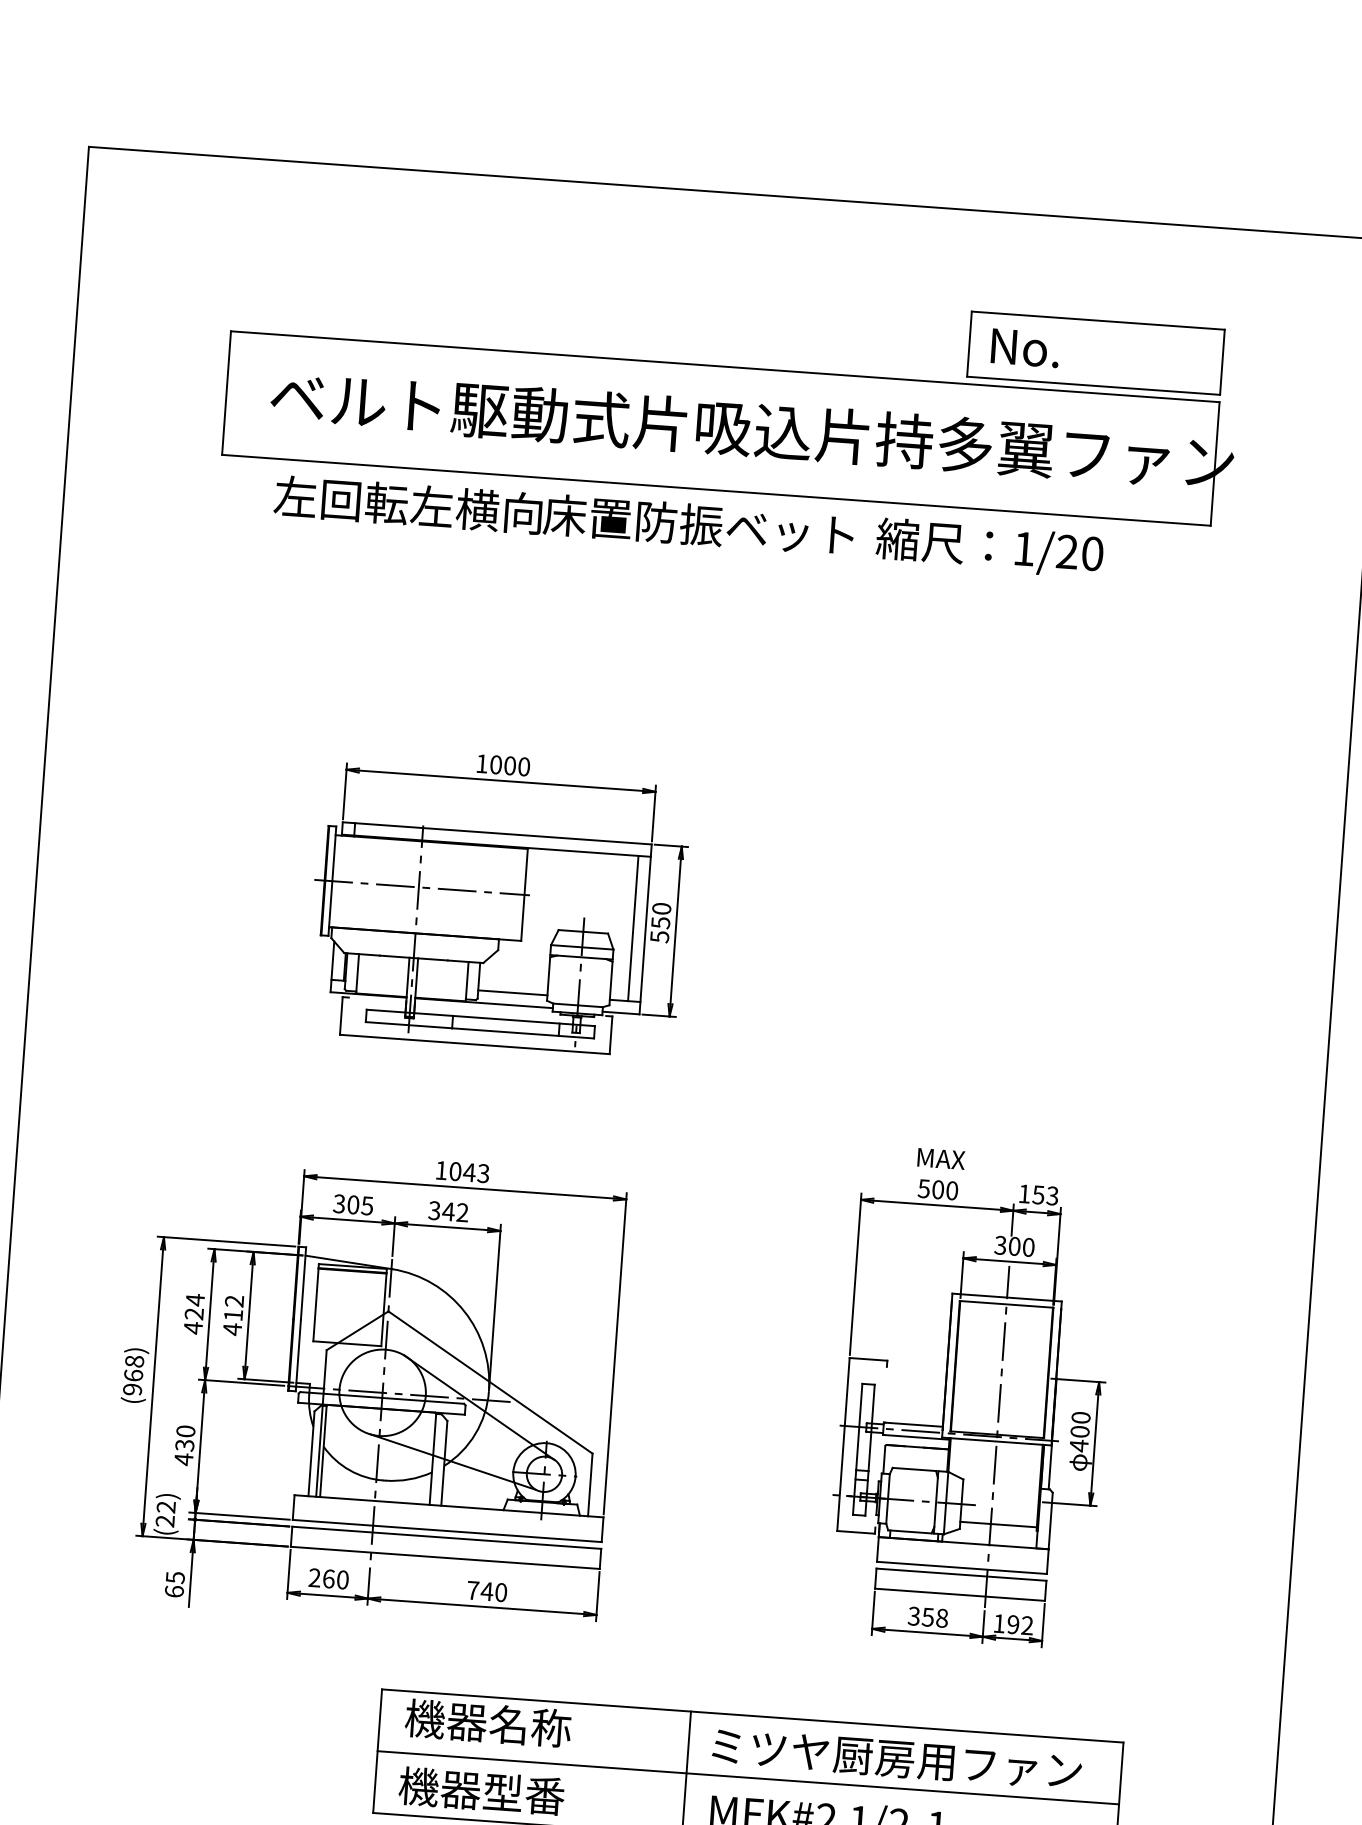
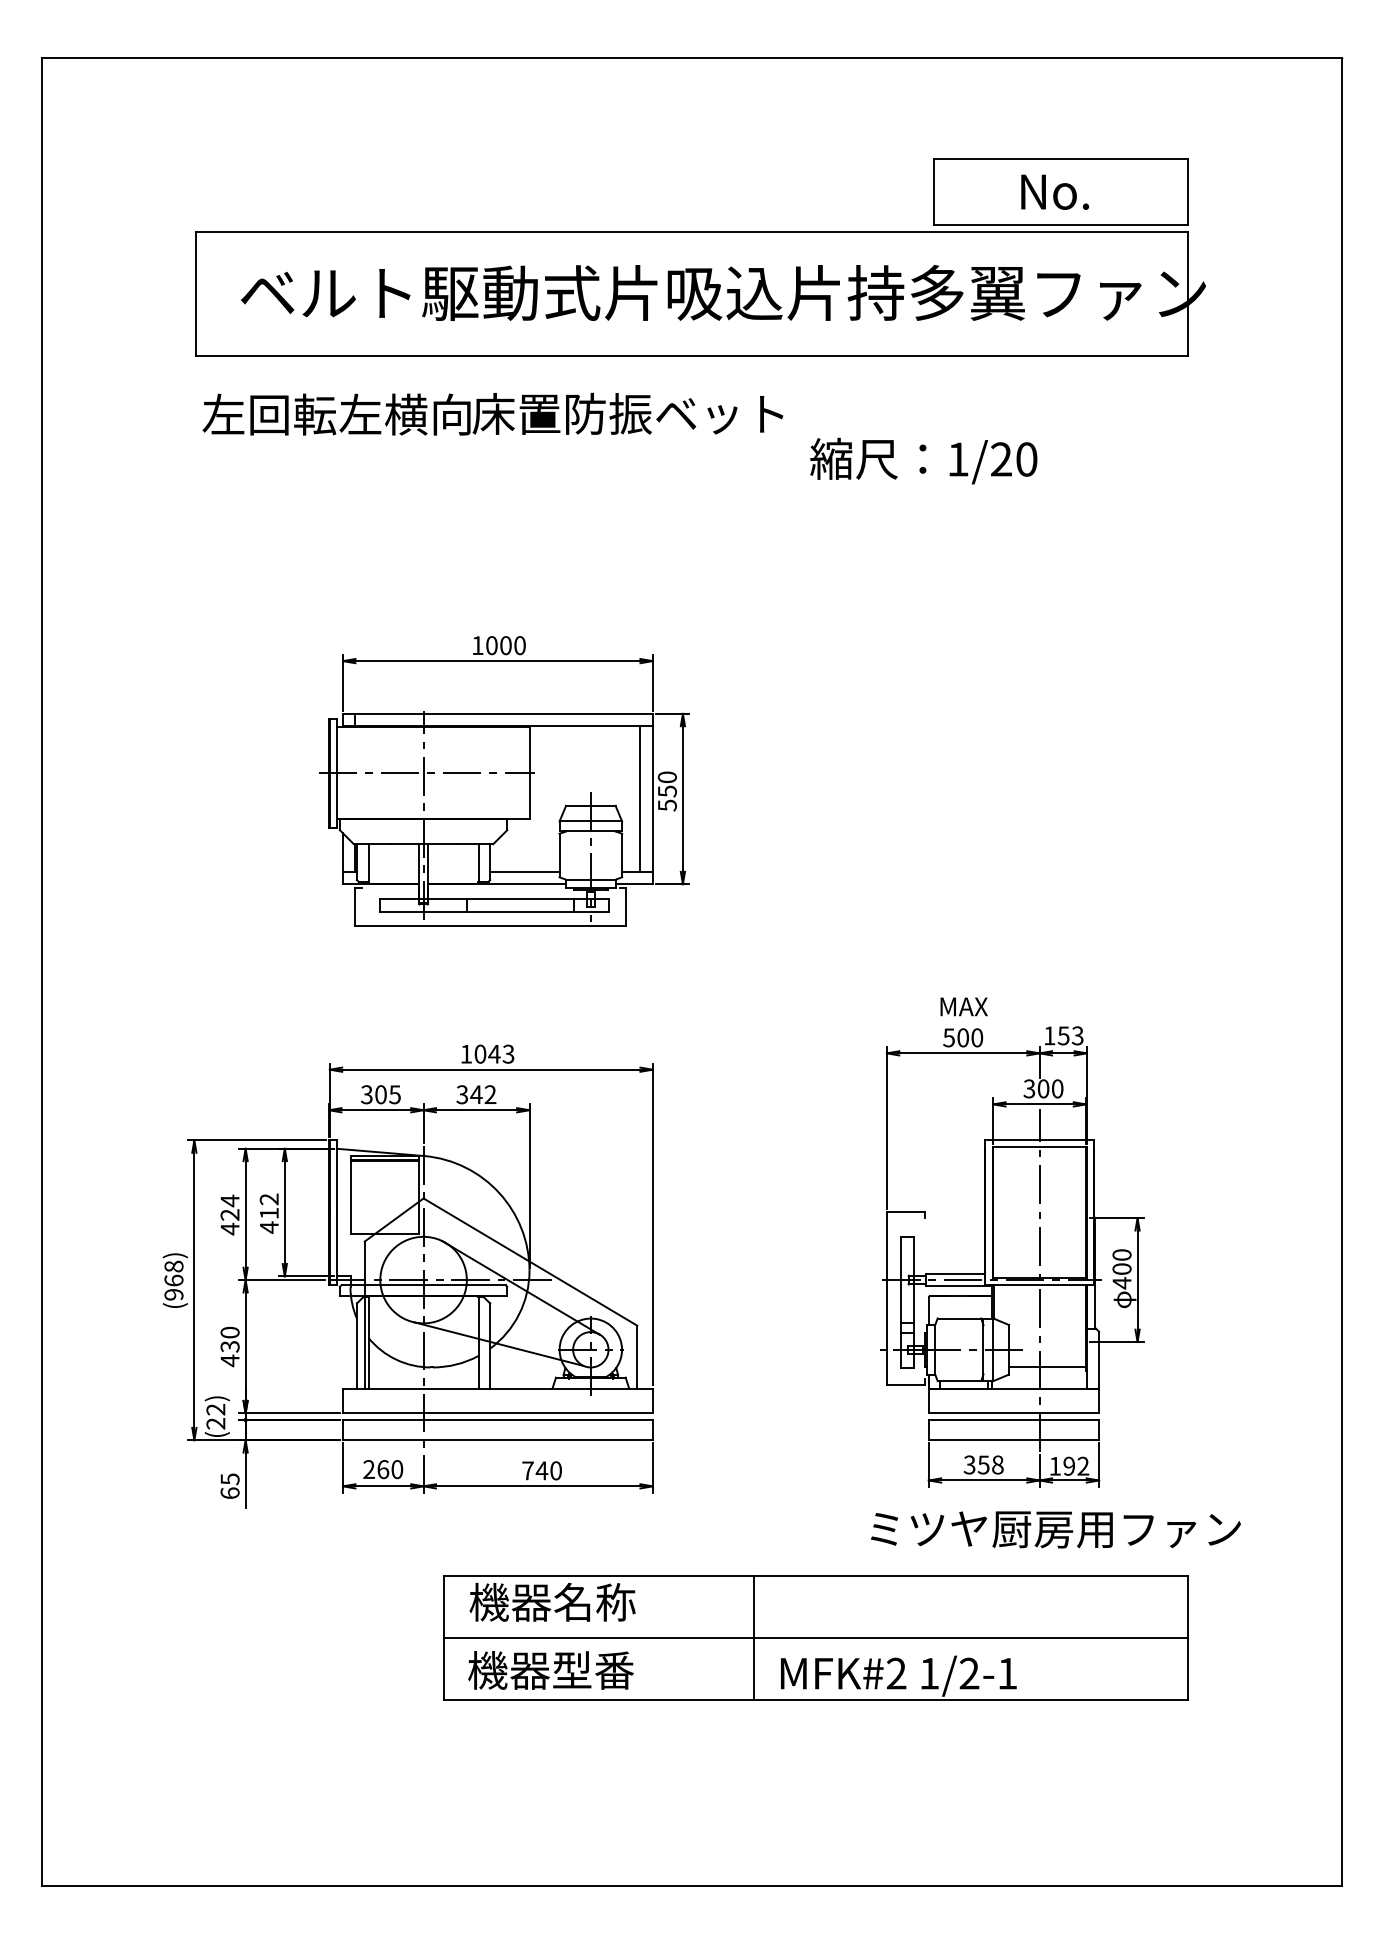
text: (1024, 347) -> (1054, 191), moved
text: (563, 514) -> (492, 413), moved
text: (989, 547) -> (923, 460), moved
text: (896, 1758) -> (1055, 1529), moved

